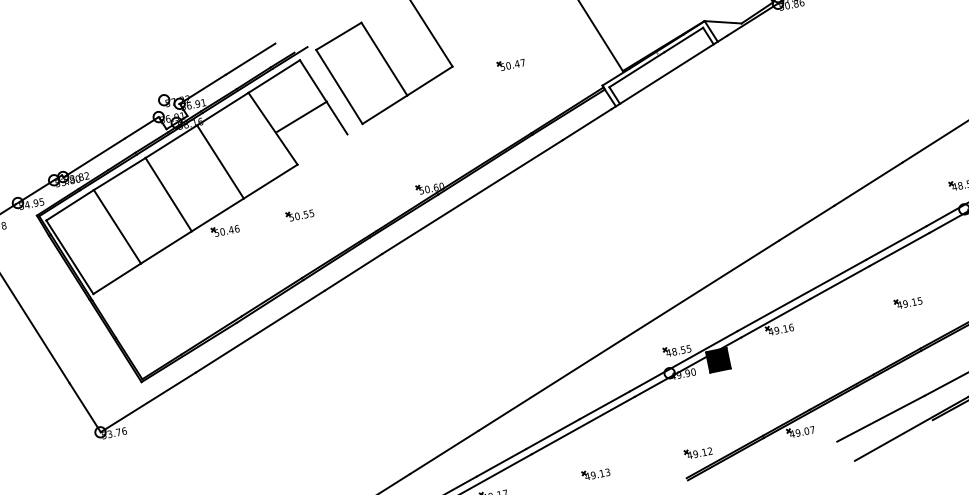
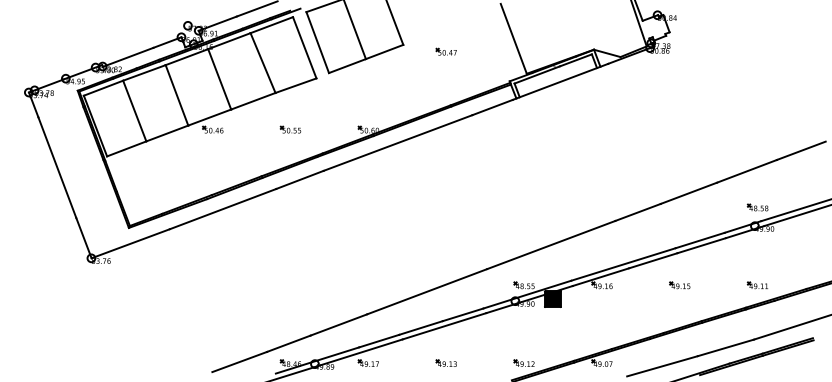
line: (301, 116) -> (295, 85), moved
part: (299, 214) -> (290, 129), moved
part: (907, 302) -> (679, 285), moved

